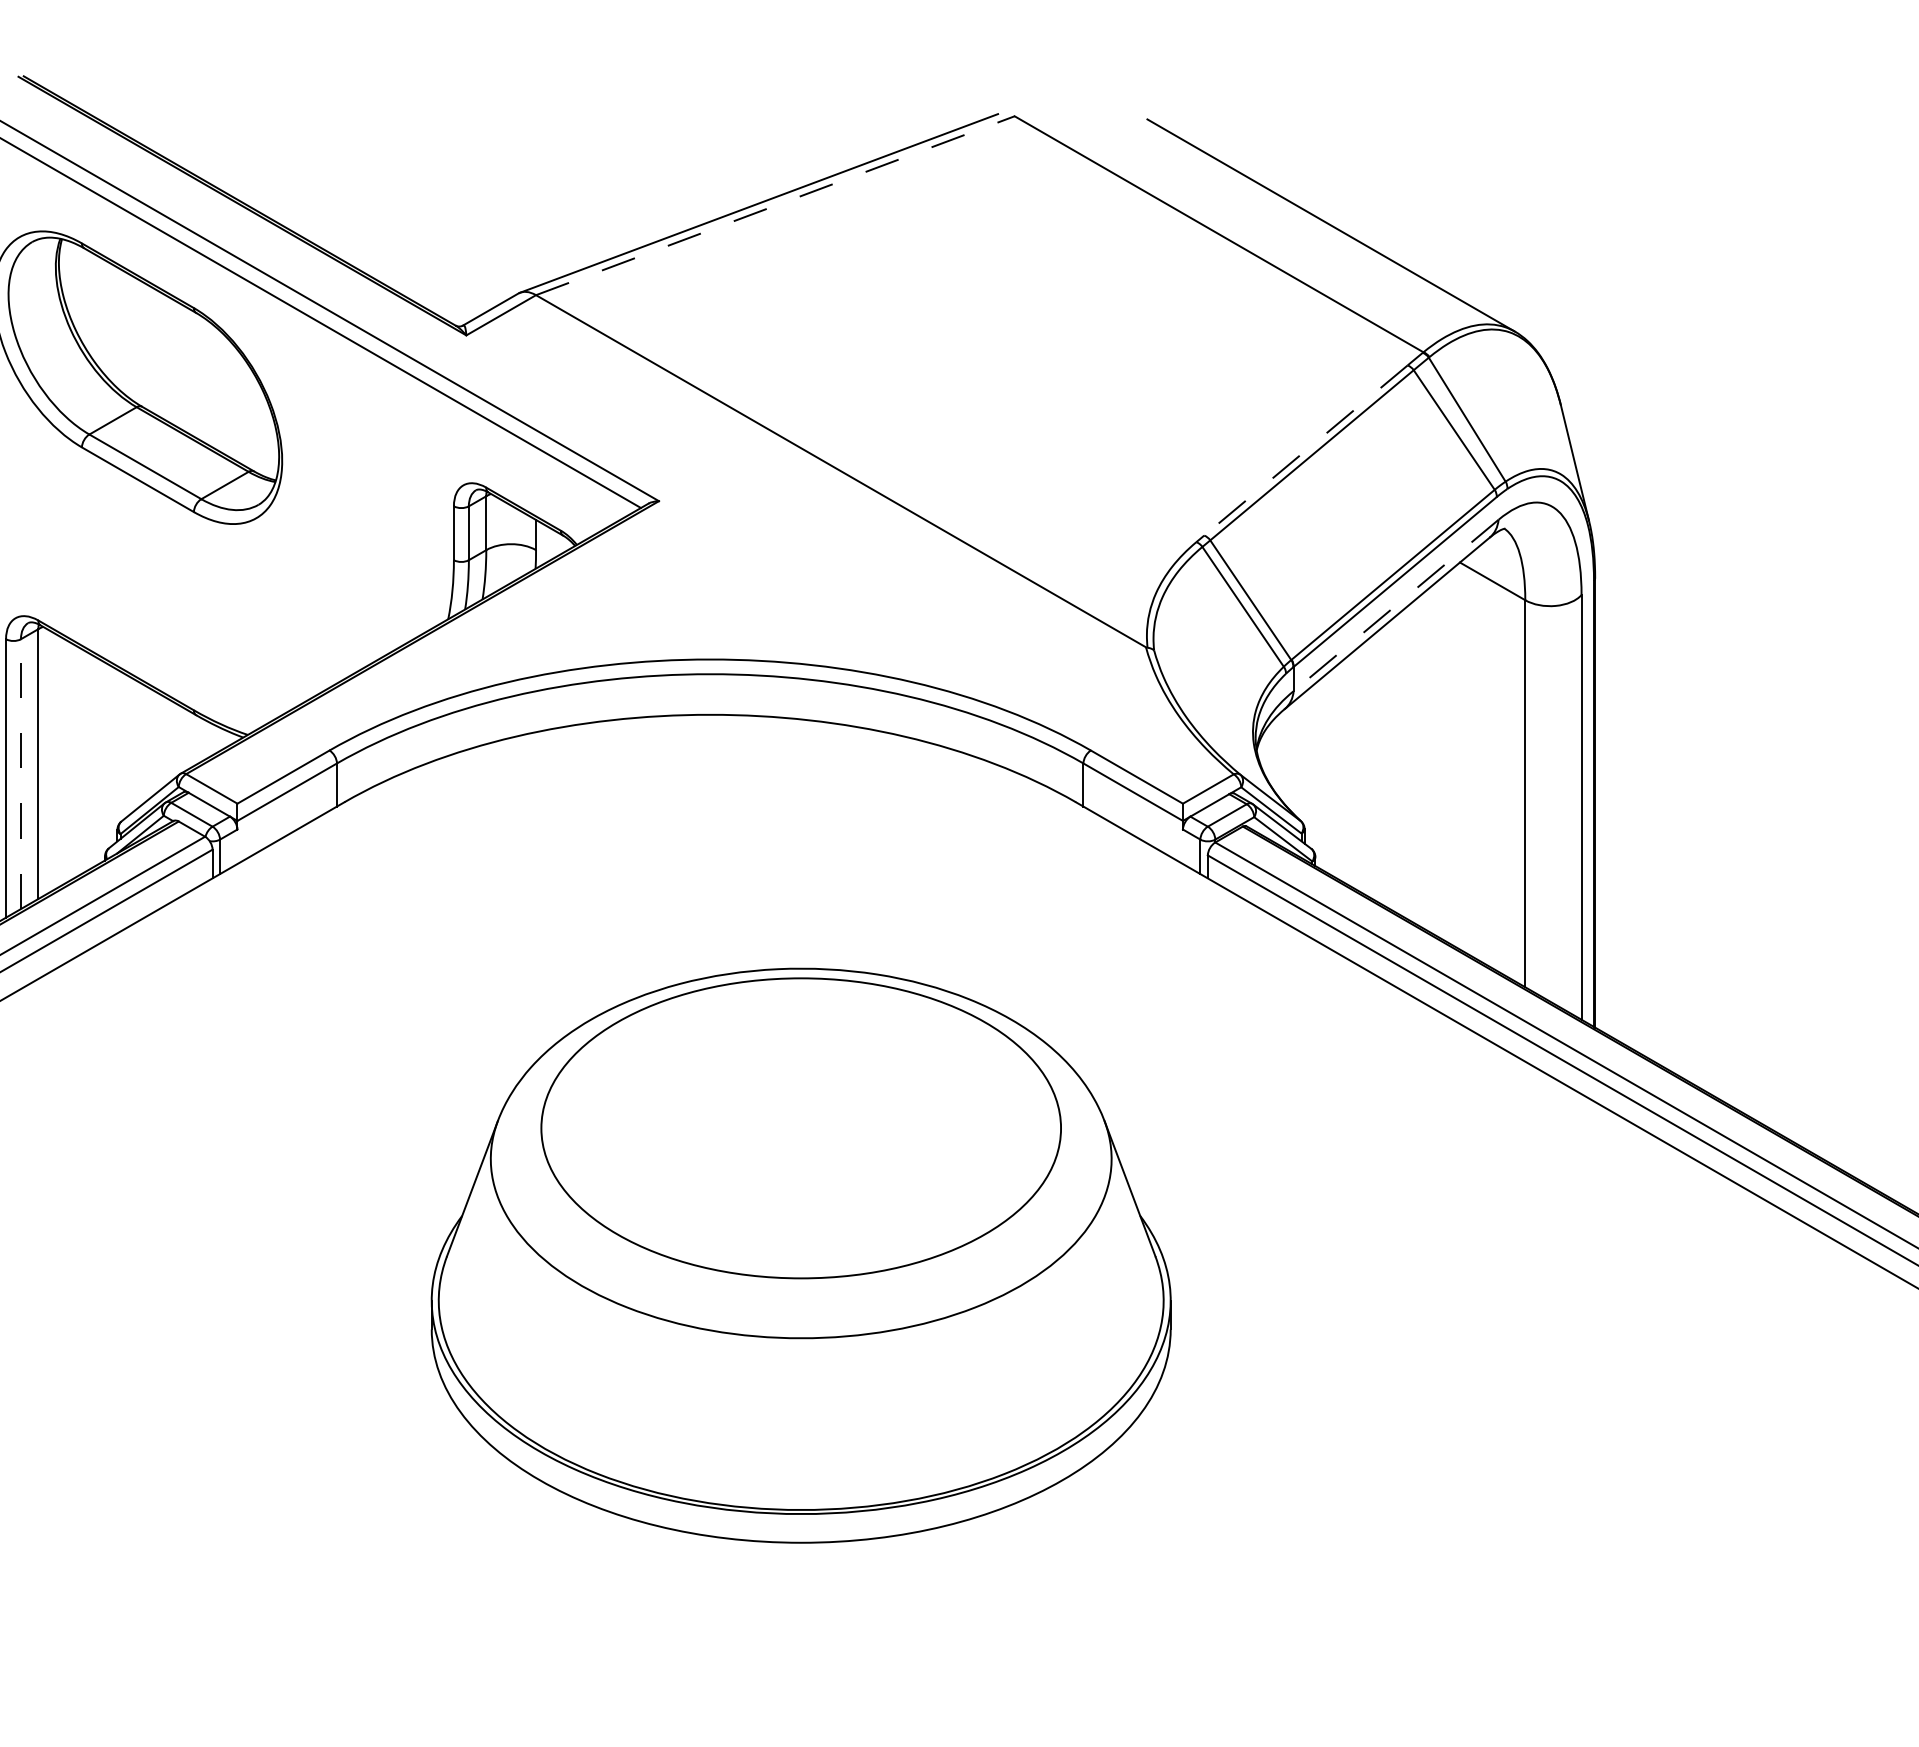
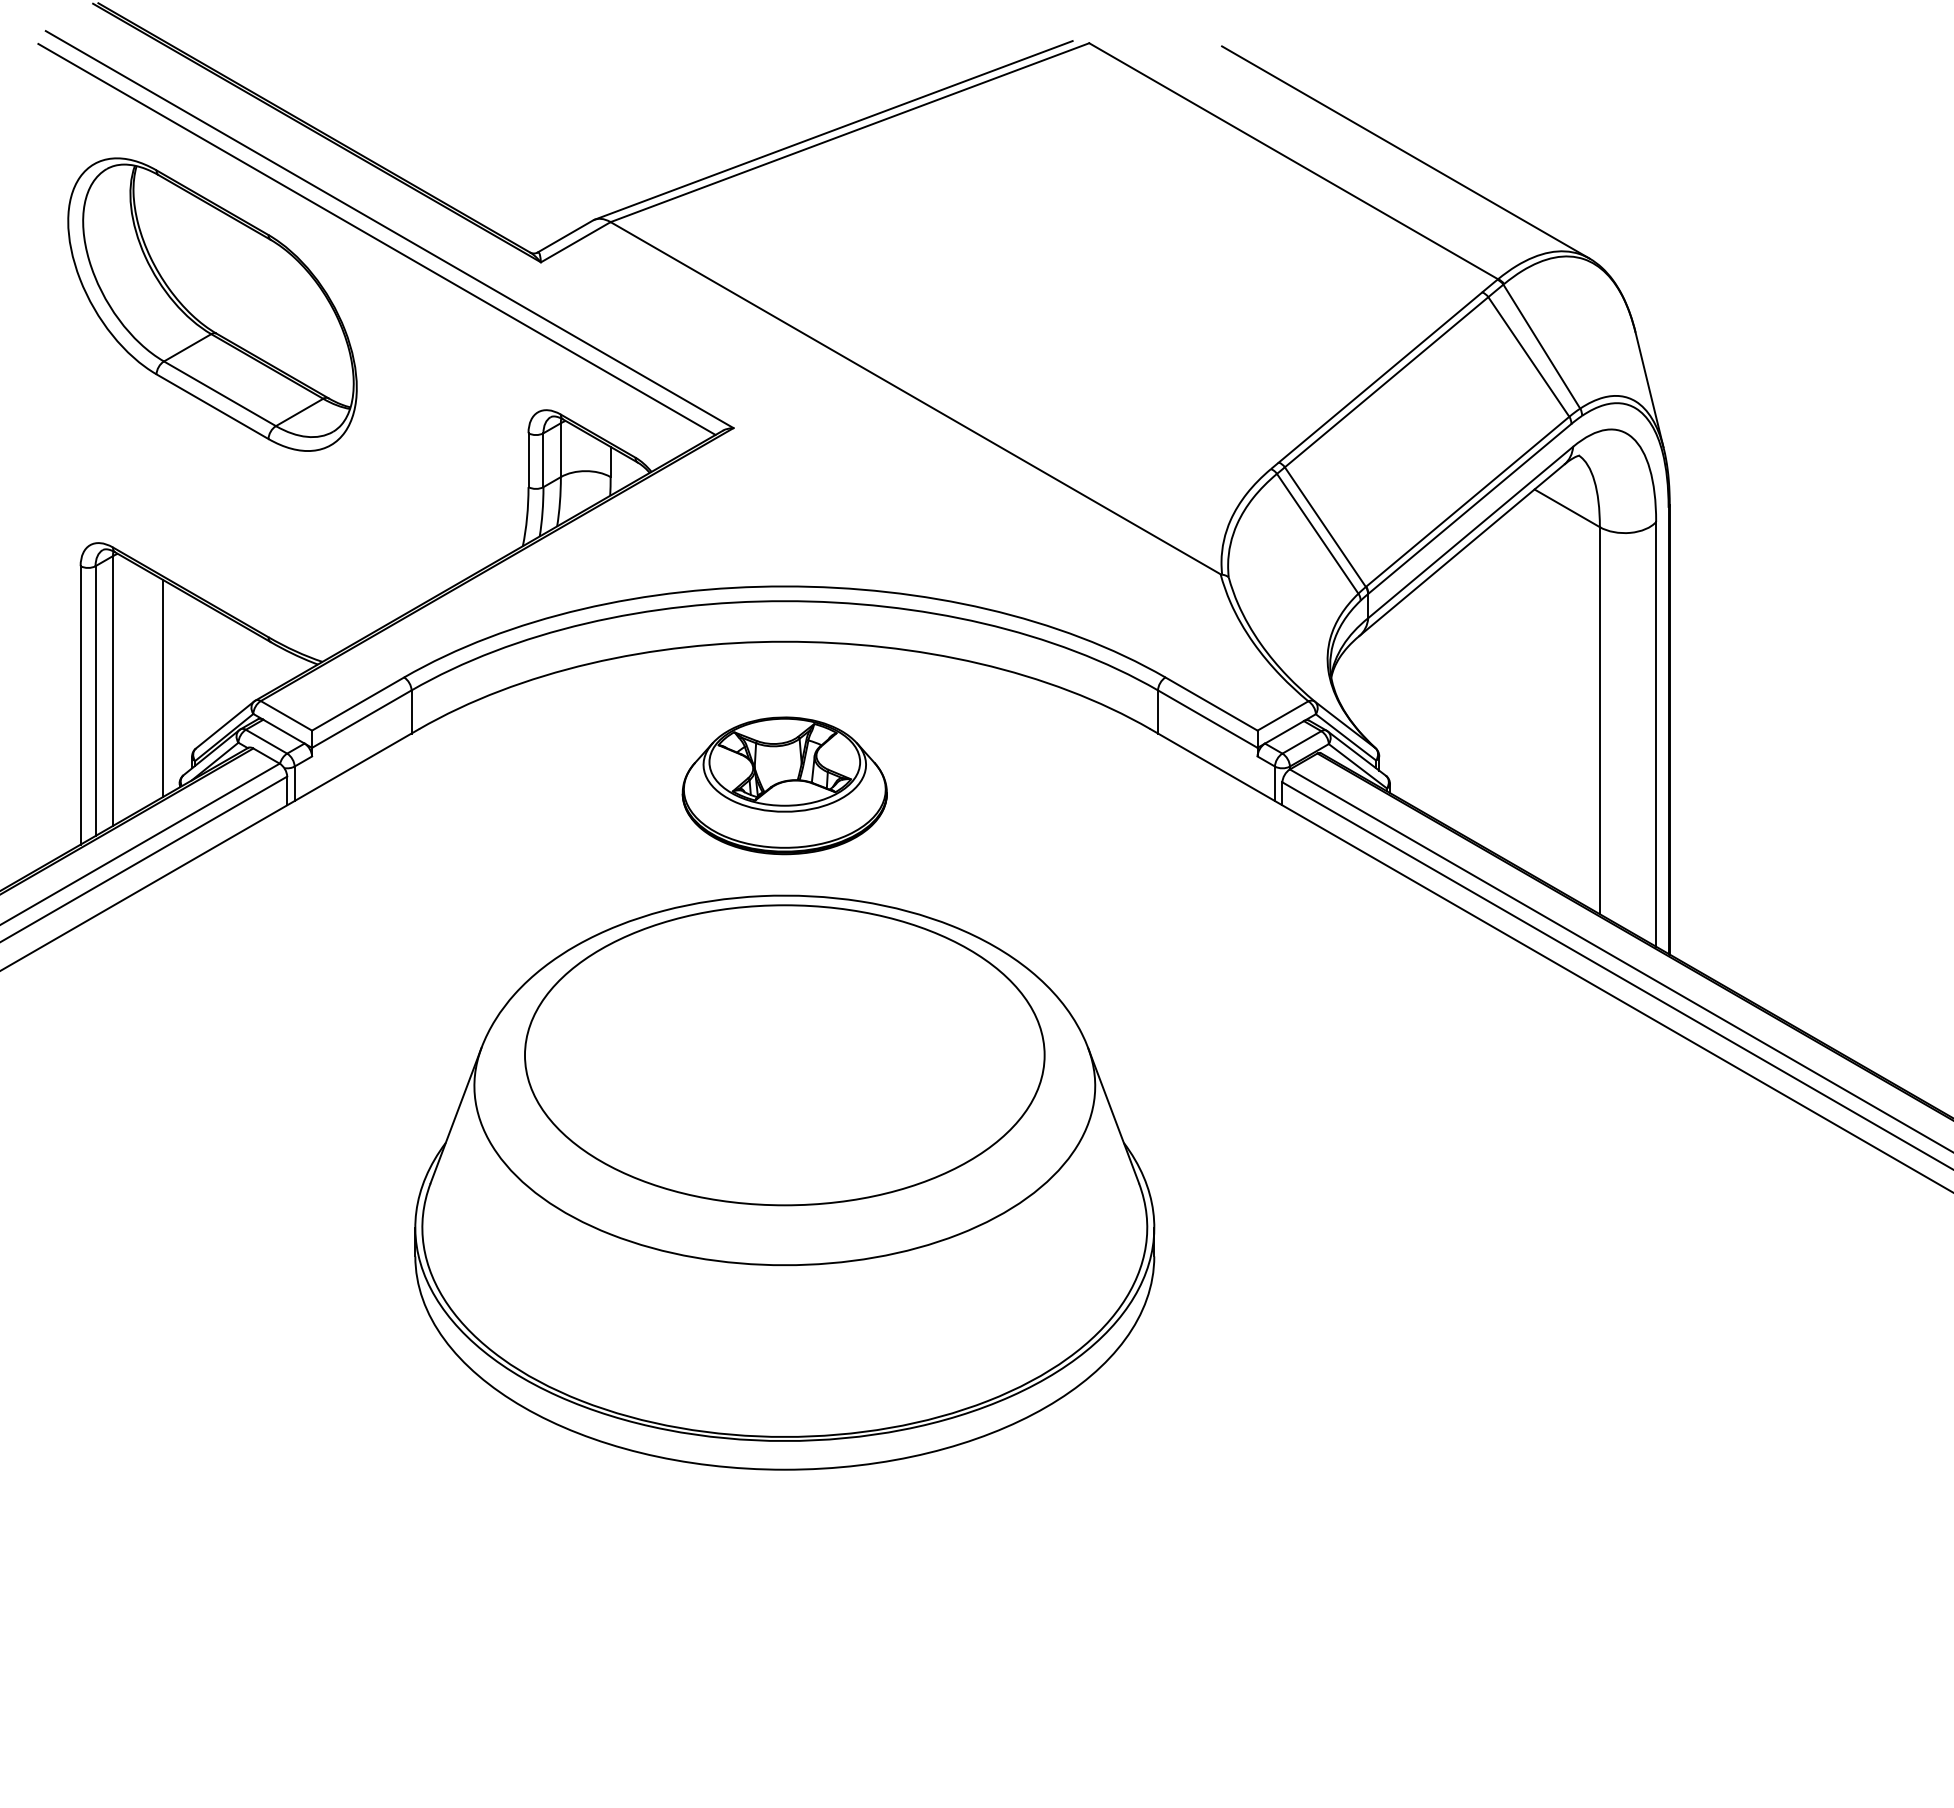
line: (775, 205) -> (850, 132), dashed -> solid
line: (1305, 450) -> (1380, 377), dashed -> solid
line: (1395, 605) -> (1470, 532), dashed -> solid
line: (87, 761) -> (162, 688), added
line: (20, 774) -> (95, 701), dashed -> solid
part: (709, 858) -> (784, 785), added
part: (800, 1255) -> (784, 1182), moved

